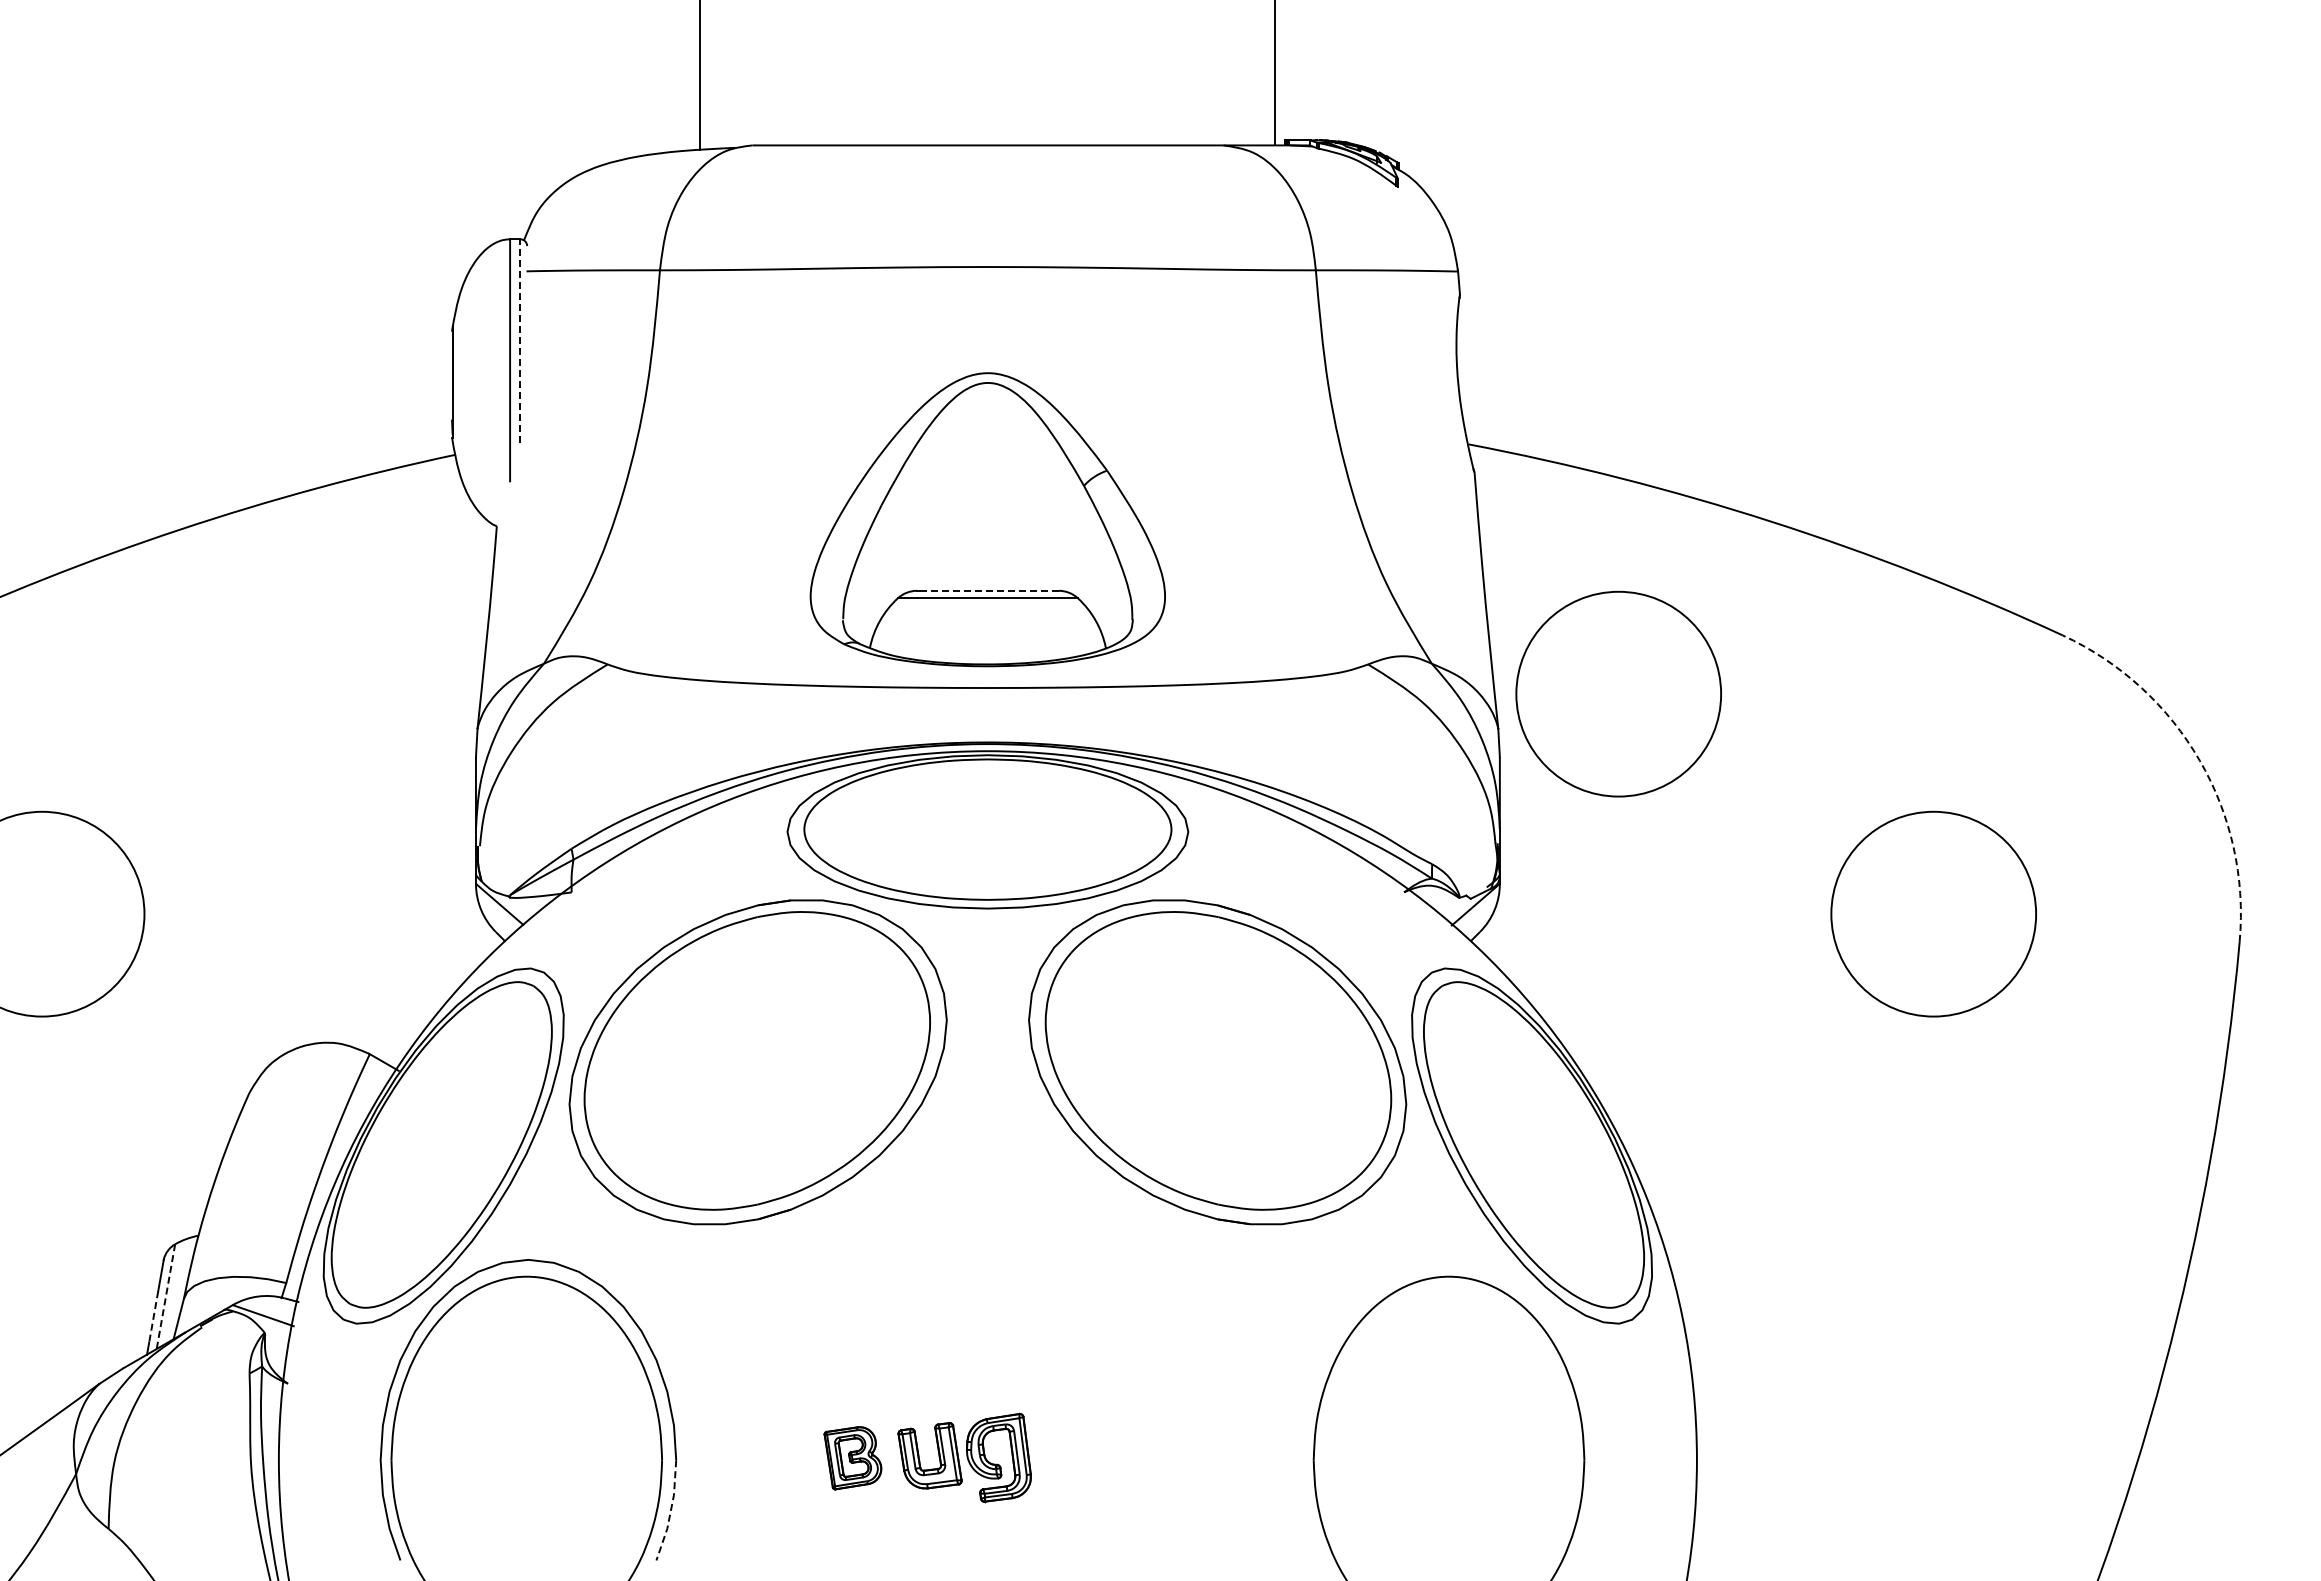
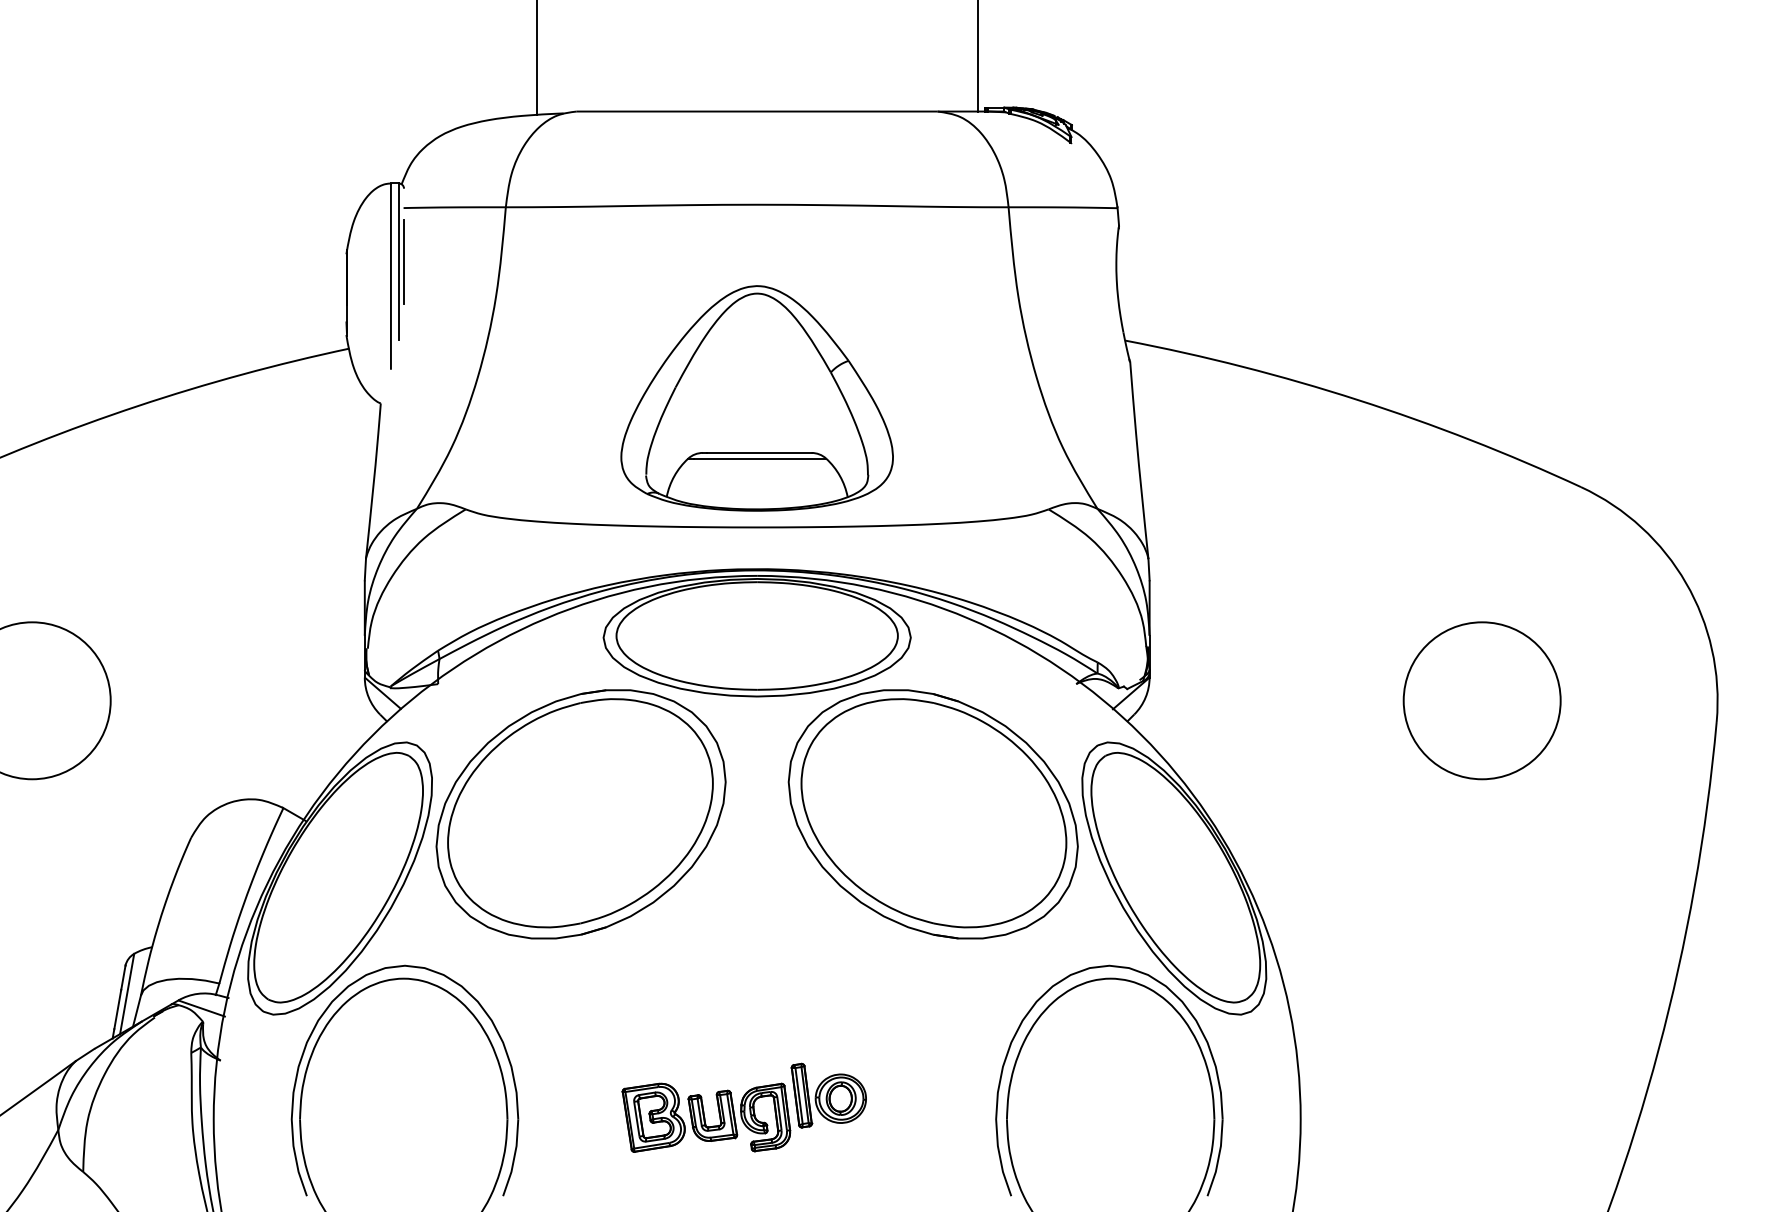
line: (520, 340) -> (398, 261), dashed -> solid
line: (527, 340) -> (404, 261), added
line: (990, 590) -> (759, 452), dashed -> solid
circle: (1618, 693) -> (1240, 531), removed
arc: (2199, 760) -> (1685, 583), dashed -> solid
line: (165, 1297) -> (126, 994), dashed -> solid
line: (153, 1317) -> (117, 1009), dashed -> solid
part: (1568, 1349) -> (1202, 1034), added
part: (1080, 1428) -> (828, 1095), added
part: (852, 1458) -> (653, 1118), size x1.43
line: (670, 1511) -> (513, 1158), dashed -> solid

